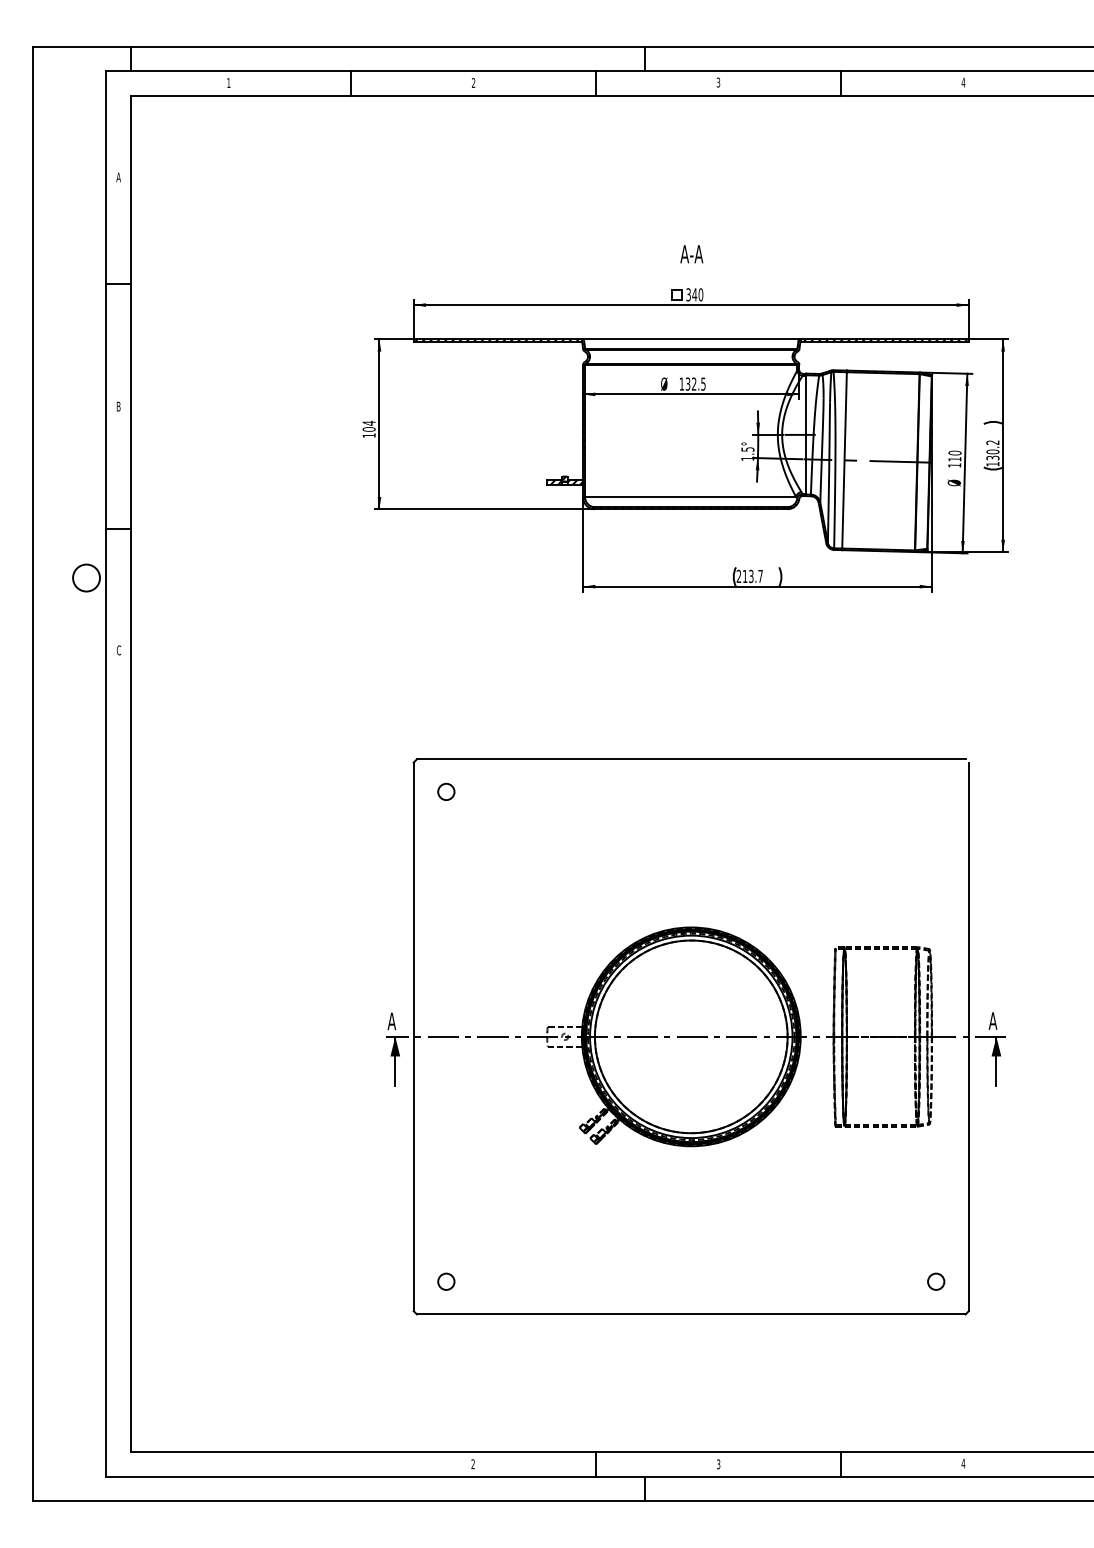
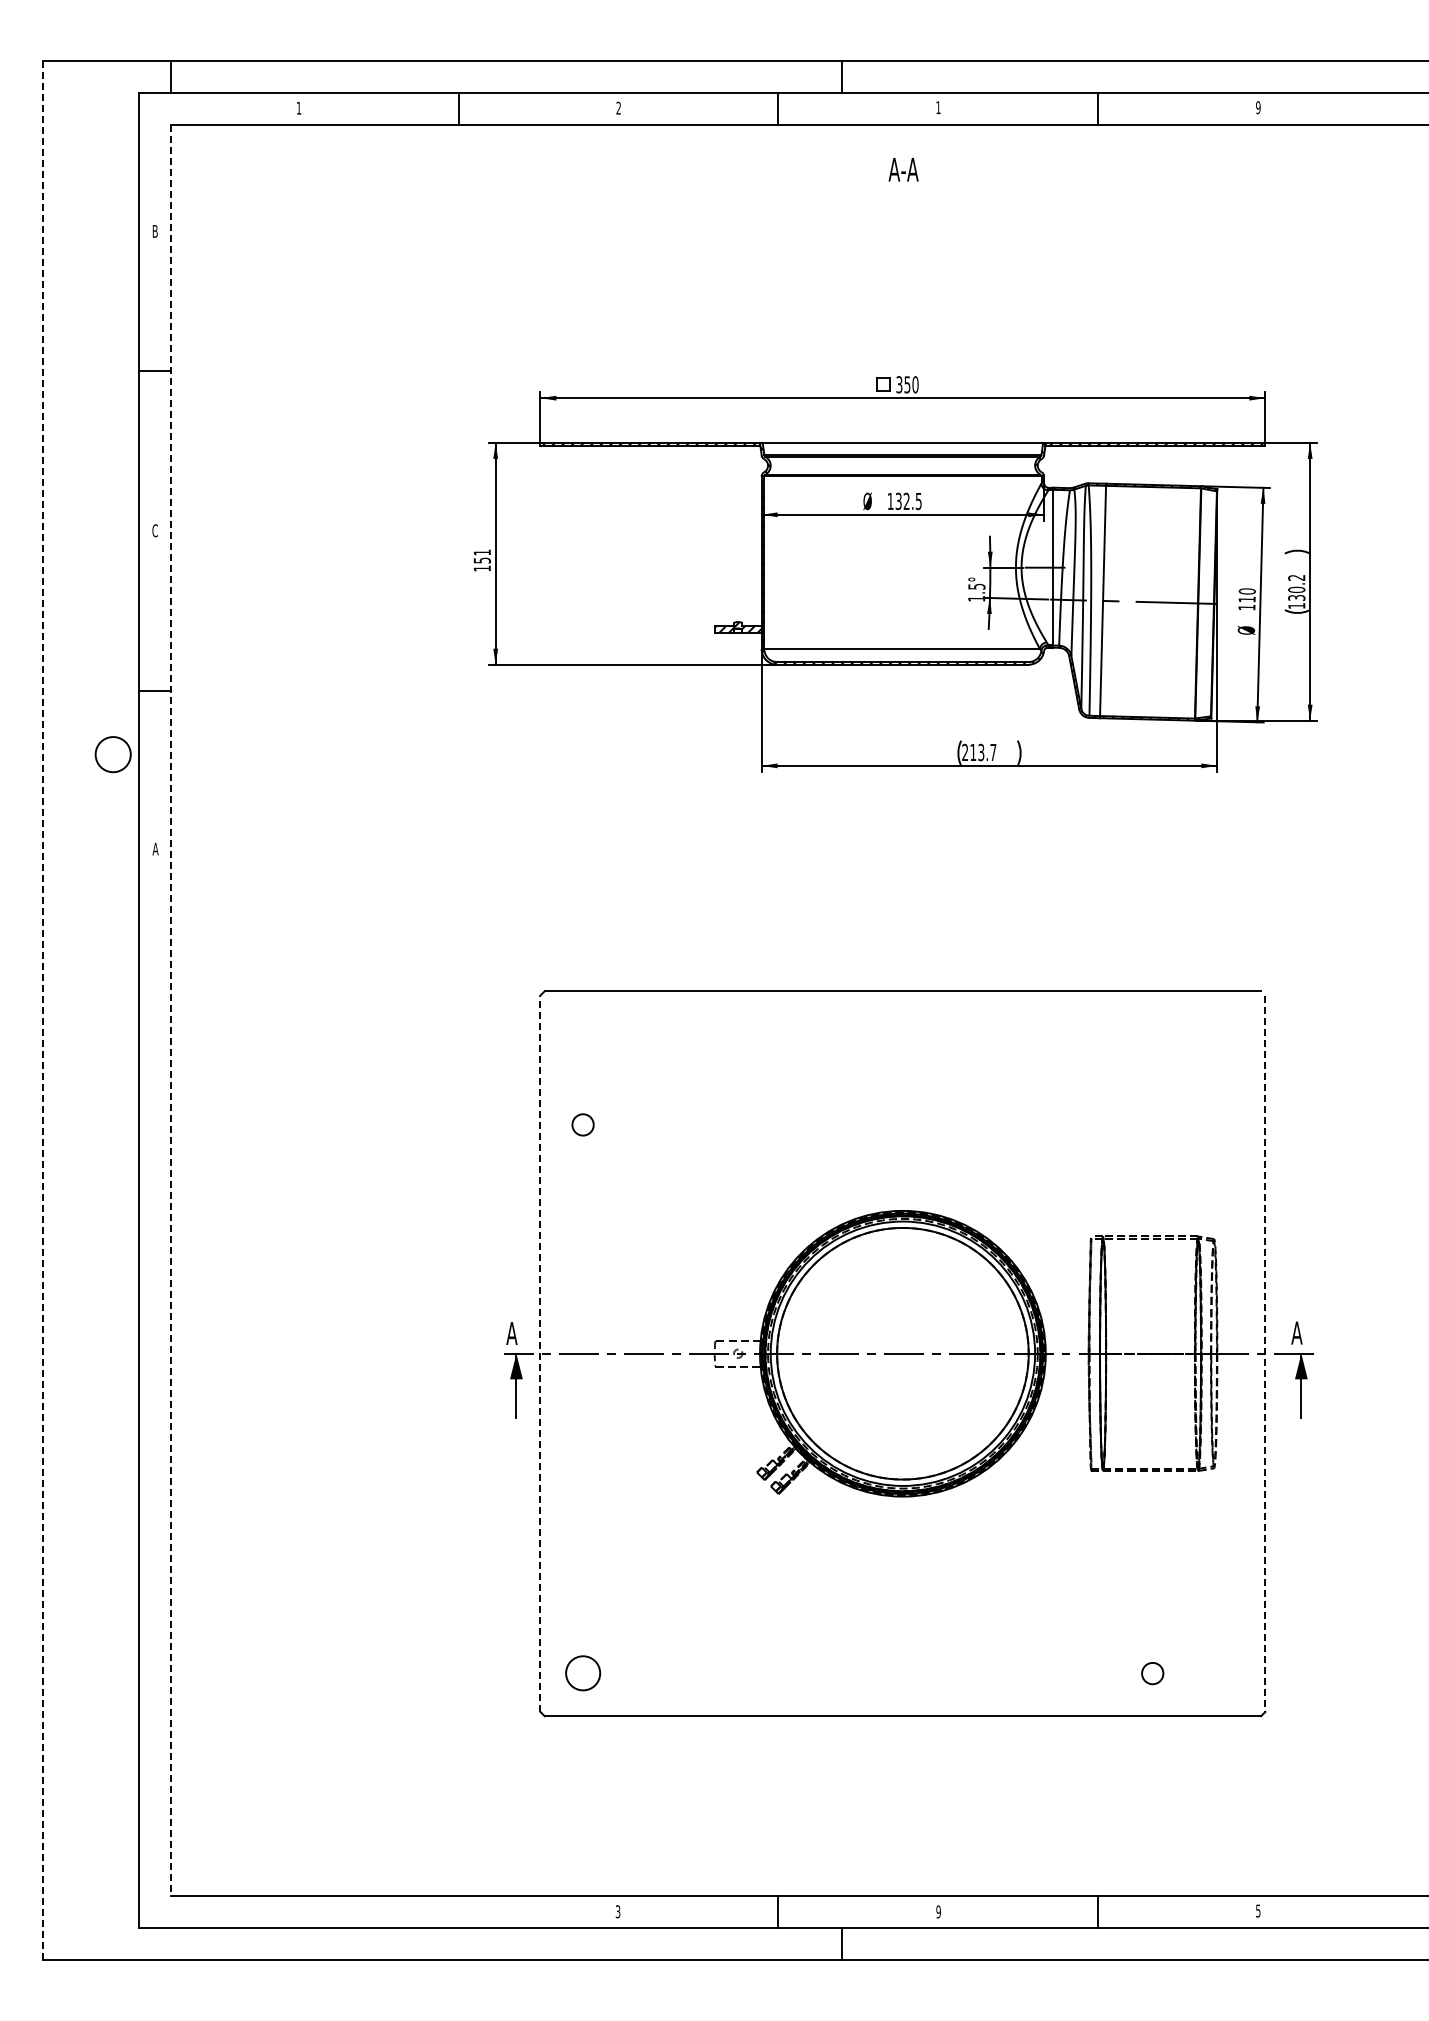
text: (718, 82) -> (938, 107), 3 -> 1
text: (962, 82) -> (1257, 107), 4 -> 9
text: (118, 177) -> (155, 231), A -> B
text: (691, 254) -> (903, 169), moved
text: (694, 294) -> (907, 384), 340 -> 350
text: (118, 406) -> (154, 530), B -> C
text: (368, 426) -> (481, 556), 104 -> 151
text: (118, 649) -> (155, 848), C -> A
line: (32, 774) -> (42, 1010), solid -> dashed
line: (130, 774) -> (170, 1010), solid -> dashed
circle: (445, 791) -> (582, 1124), moved
line: (413, 1036) -> (540, 1353), solid -> dashed
line: (968, 1037) -> (1265, 1354), solid -> dashed
circle: (445, 1281) -> (582, 1673), size x1.6
circle: (936, 1281) -> (1152, 1673), moved
text: (718, 1463) -> (938, 1911), 3 -> 9
text: (962, 1463) -> (1257, 1910), 4 -> 5
text: (472, 1464) -> (617, 1912), 2 -> 3

